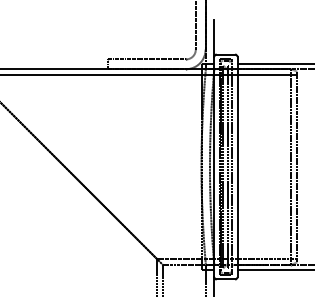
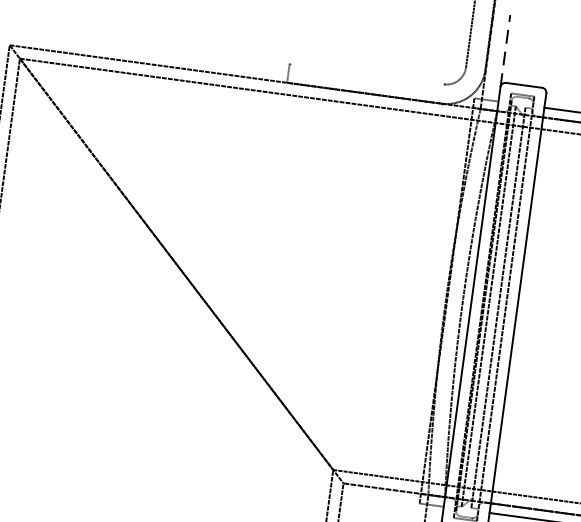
line: (214, 38) -> (505, 50), solid -> dashed
line: (146, 59) -> (366, 73), removed

